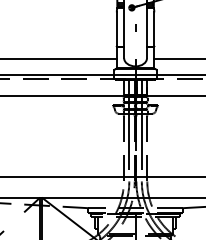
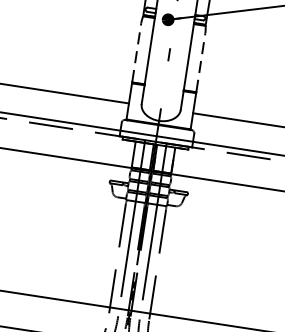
line: (116, 28) -> (136, 51), solid -> dashed
line: (154, 28) -> (201, 61), solid -> dashed

